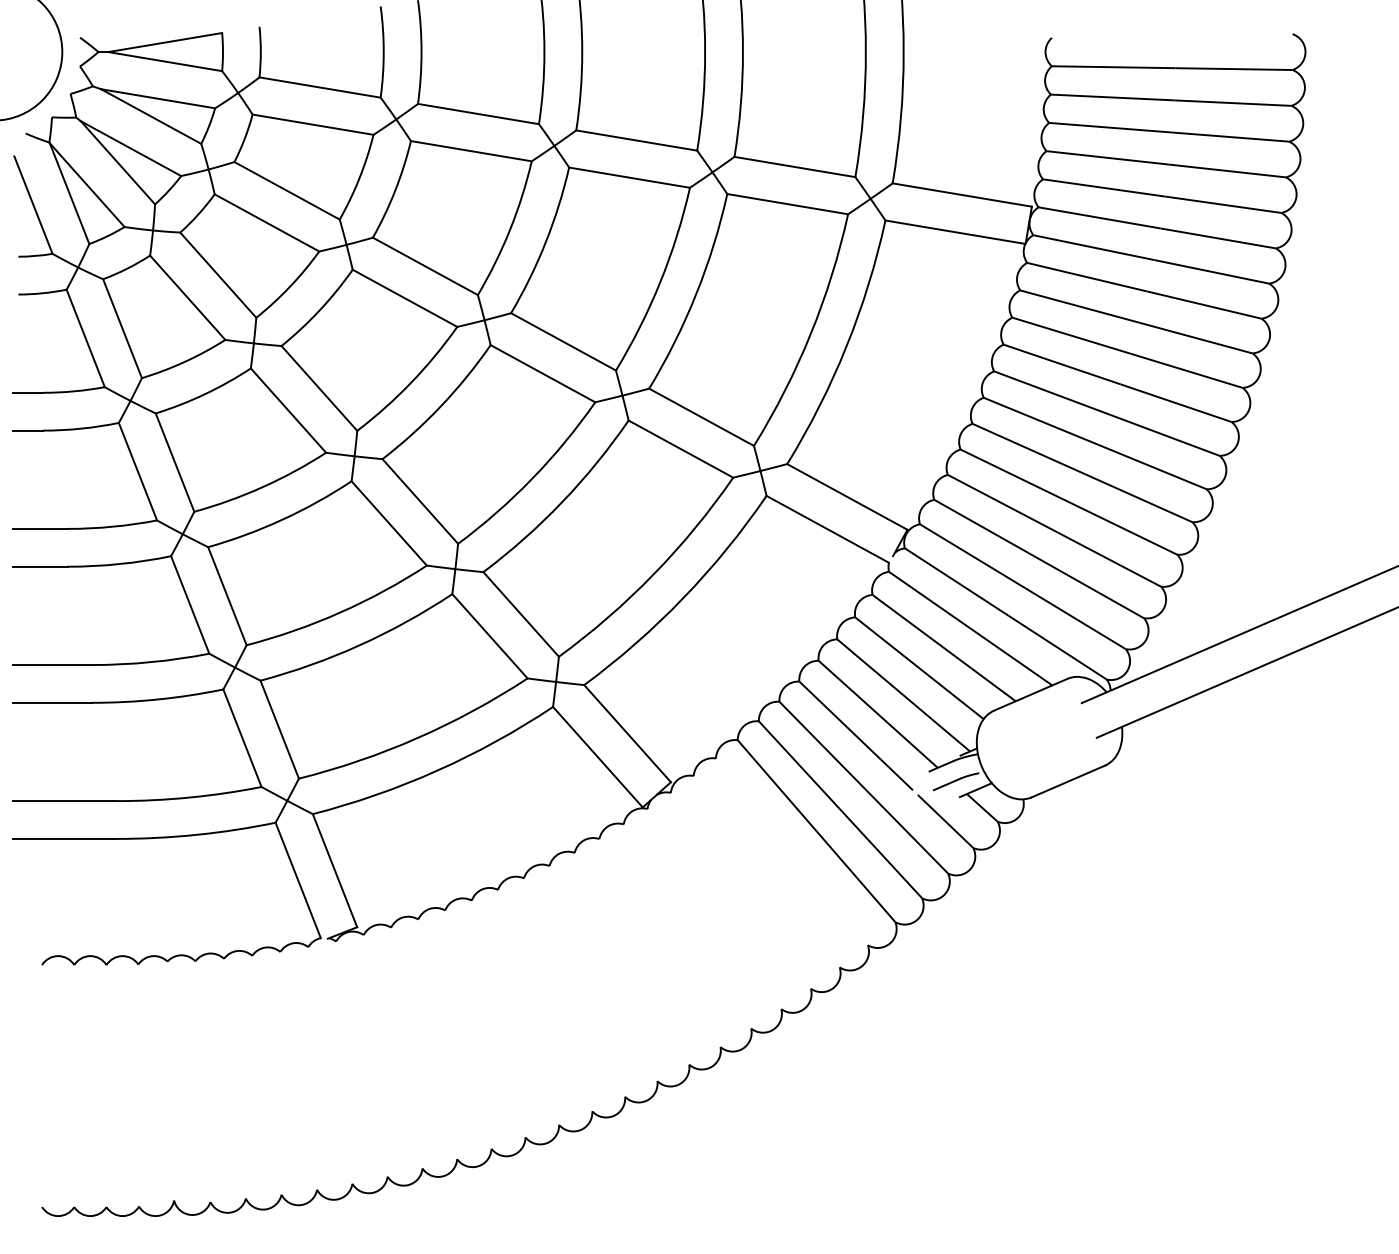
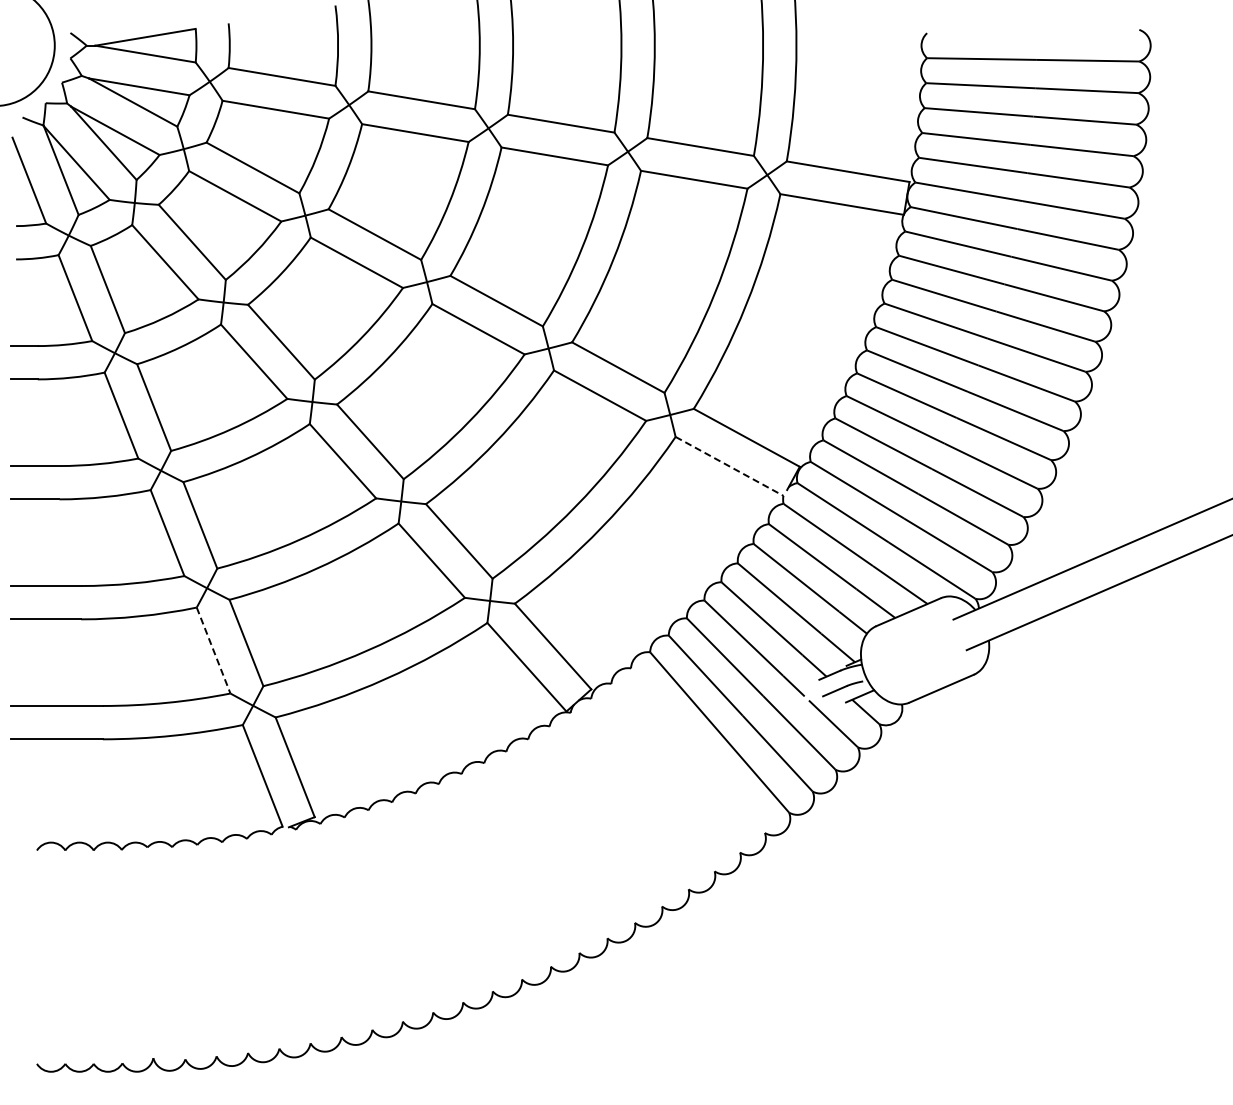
line: (828, 529) -> (730, 466), solid -> dashed
line: (242, 739) -> (213, 651), solid -> dashed

